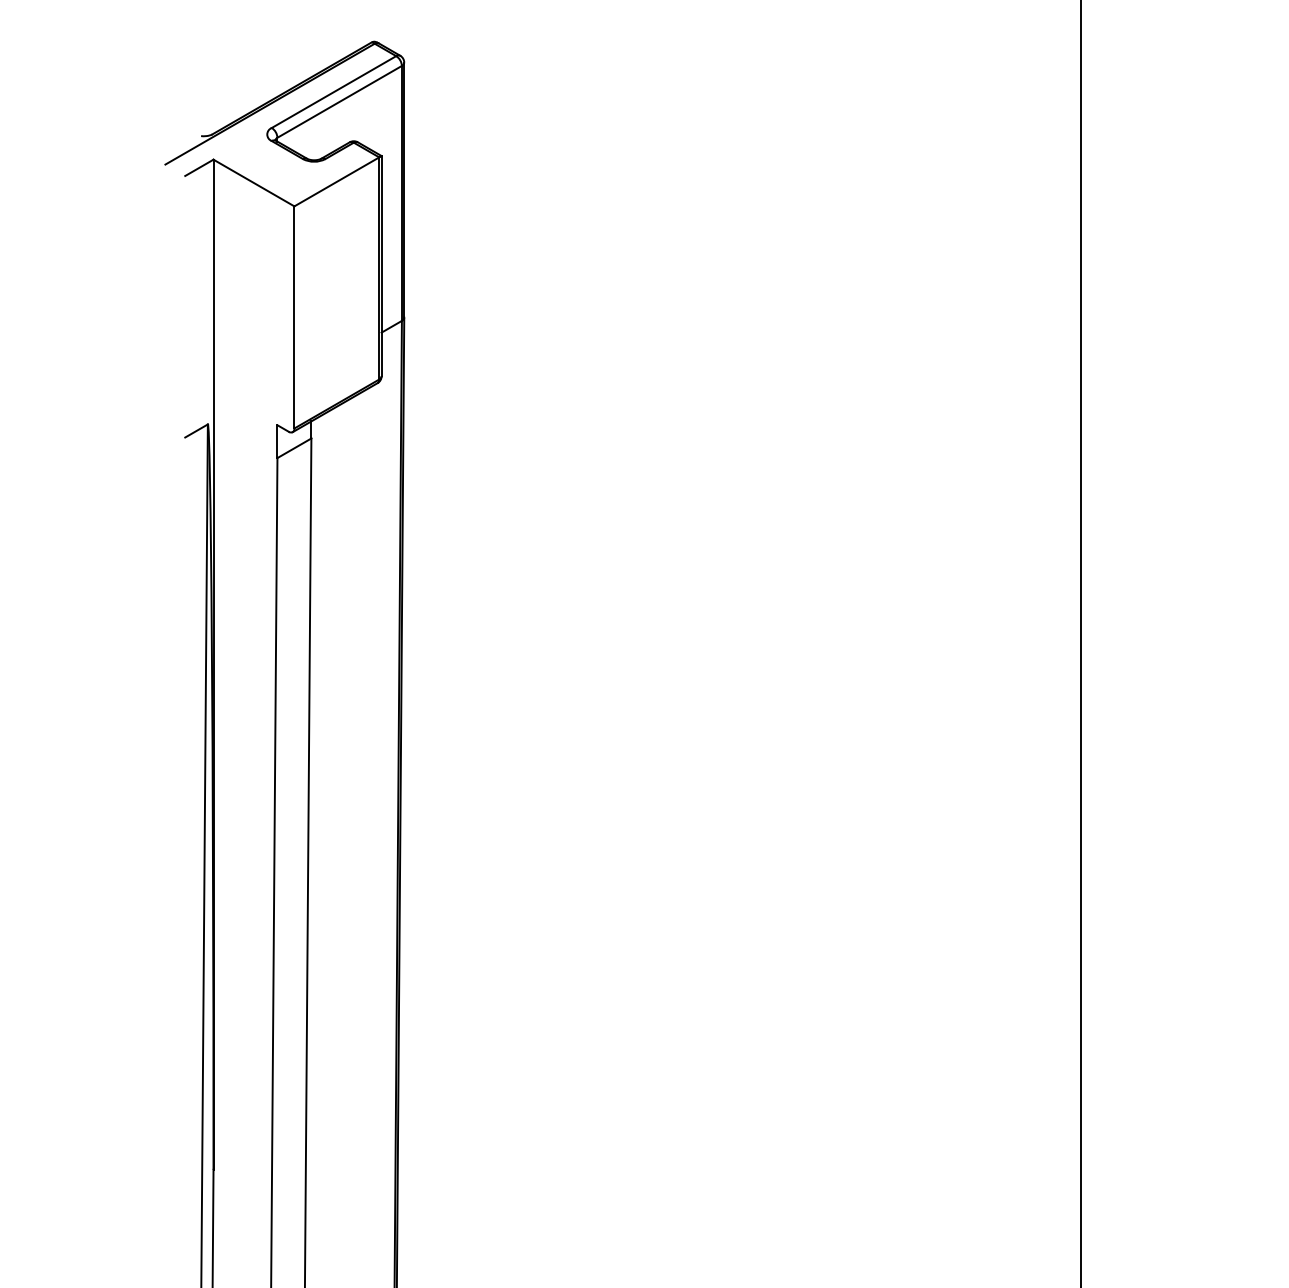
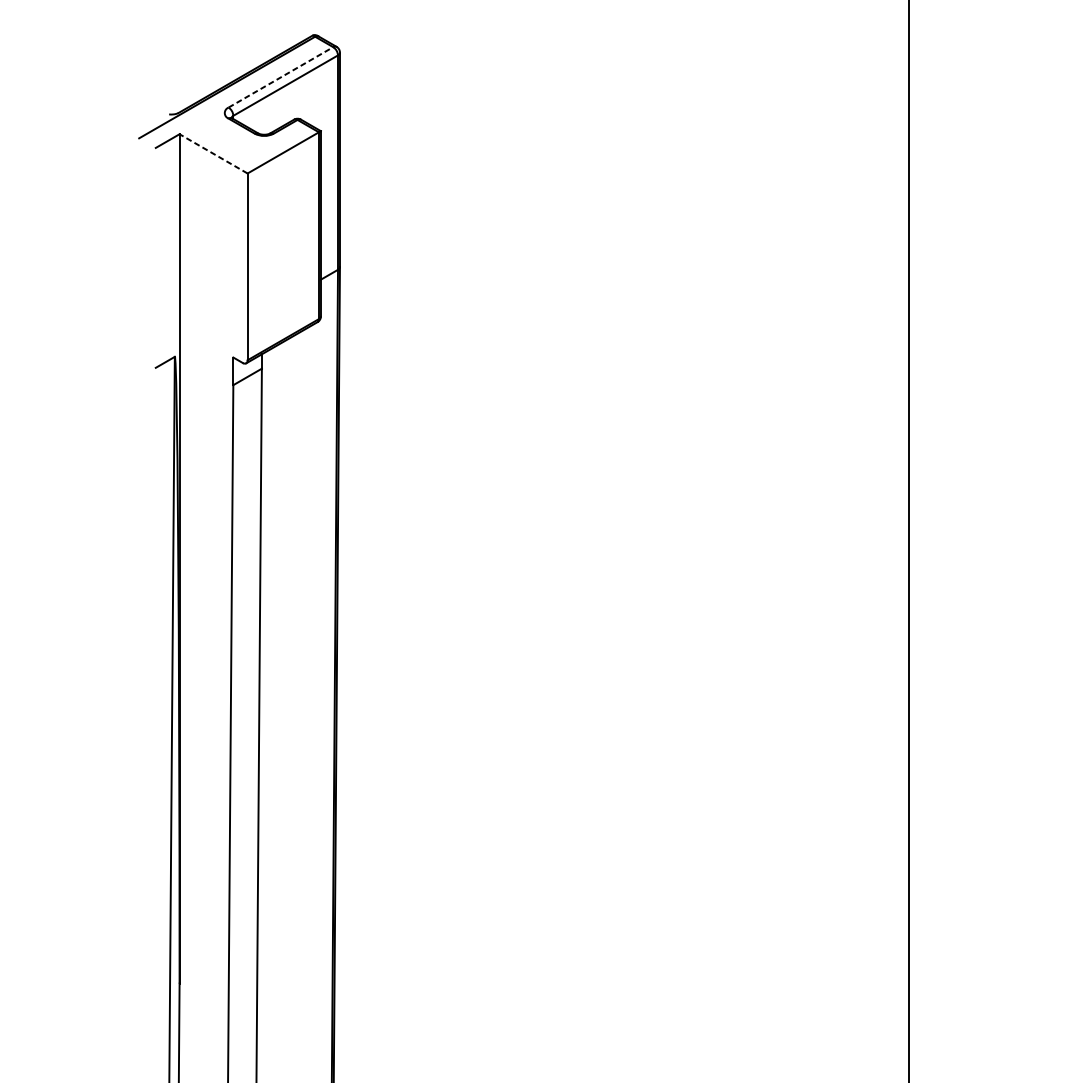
line: (334, 92) -> (281, 77), solid -> dashed
line: (253, 183) -> (213, 154), solid -> dashed

